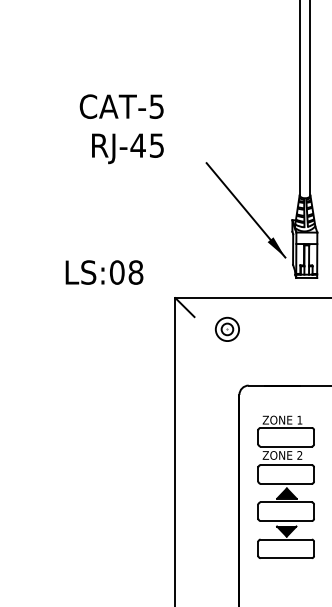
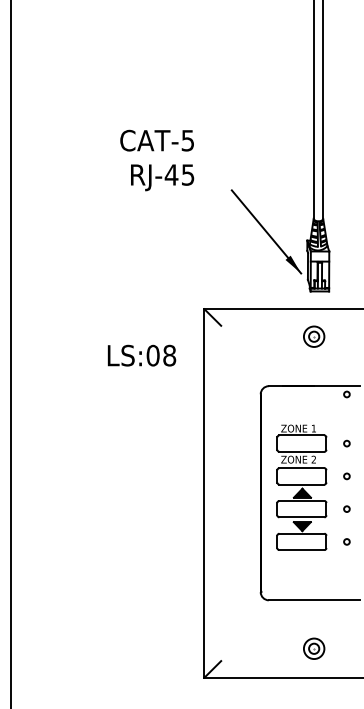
text: (103, 272) -> (141, 355), moved
part: (227, 329) -> (314, 336), moved
part: (285, 487) -> (301, 487), moved

